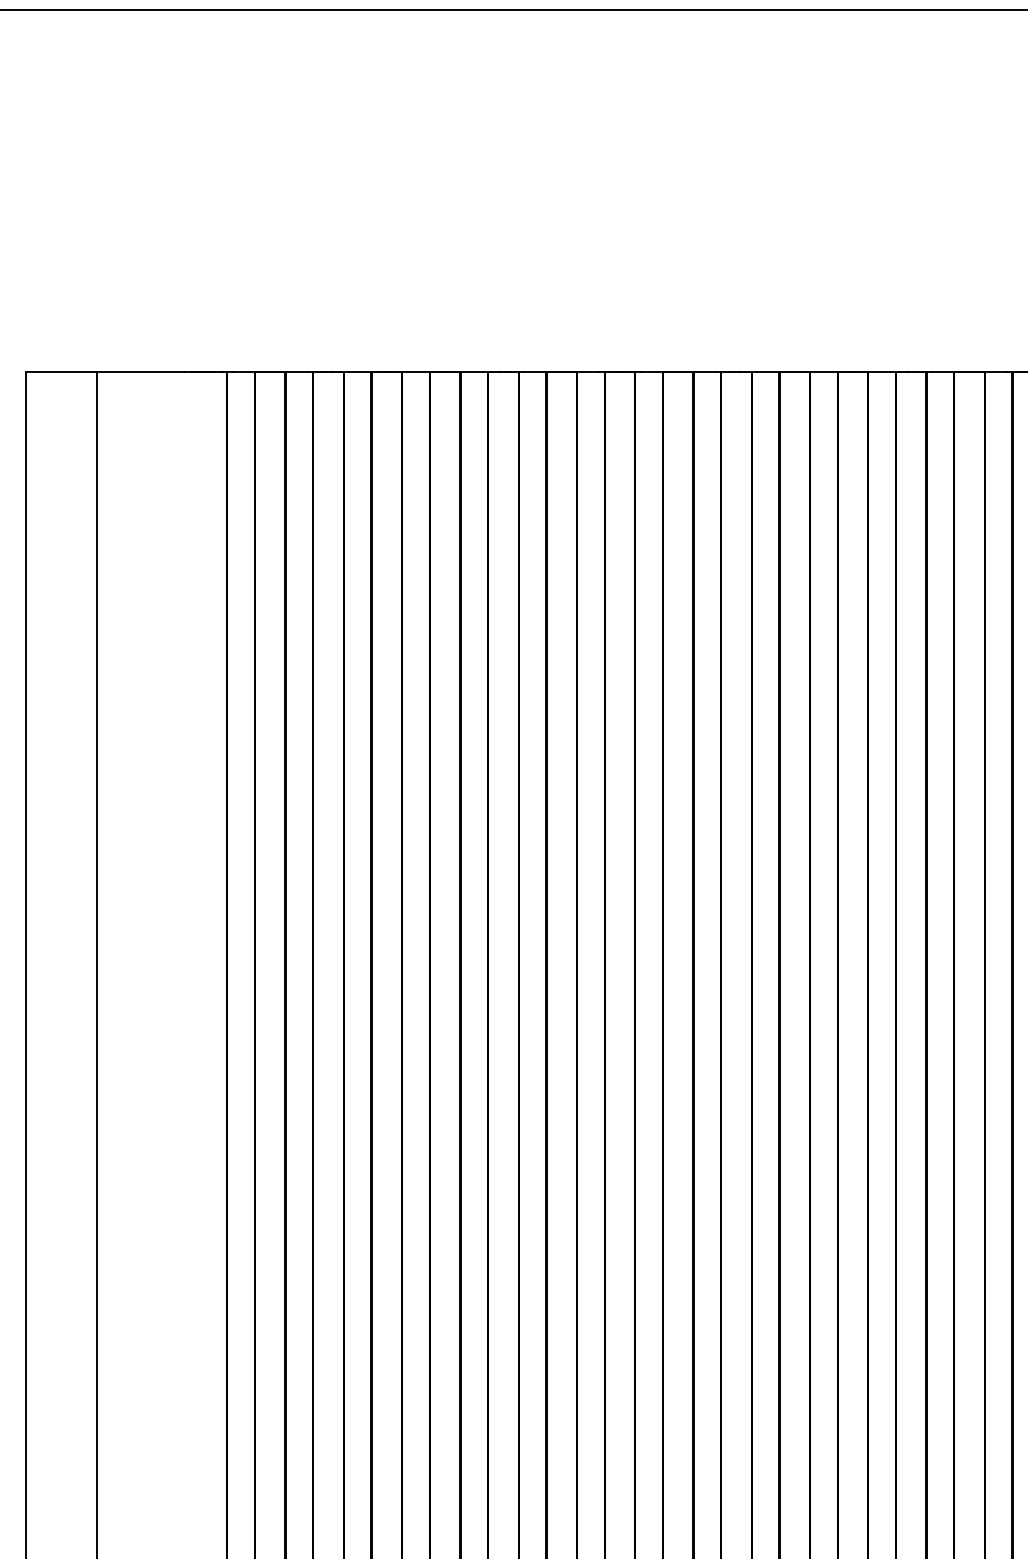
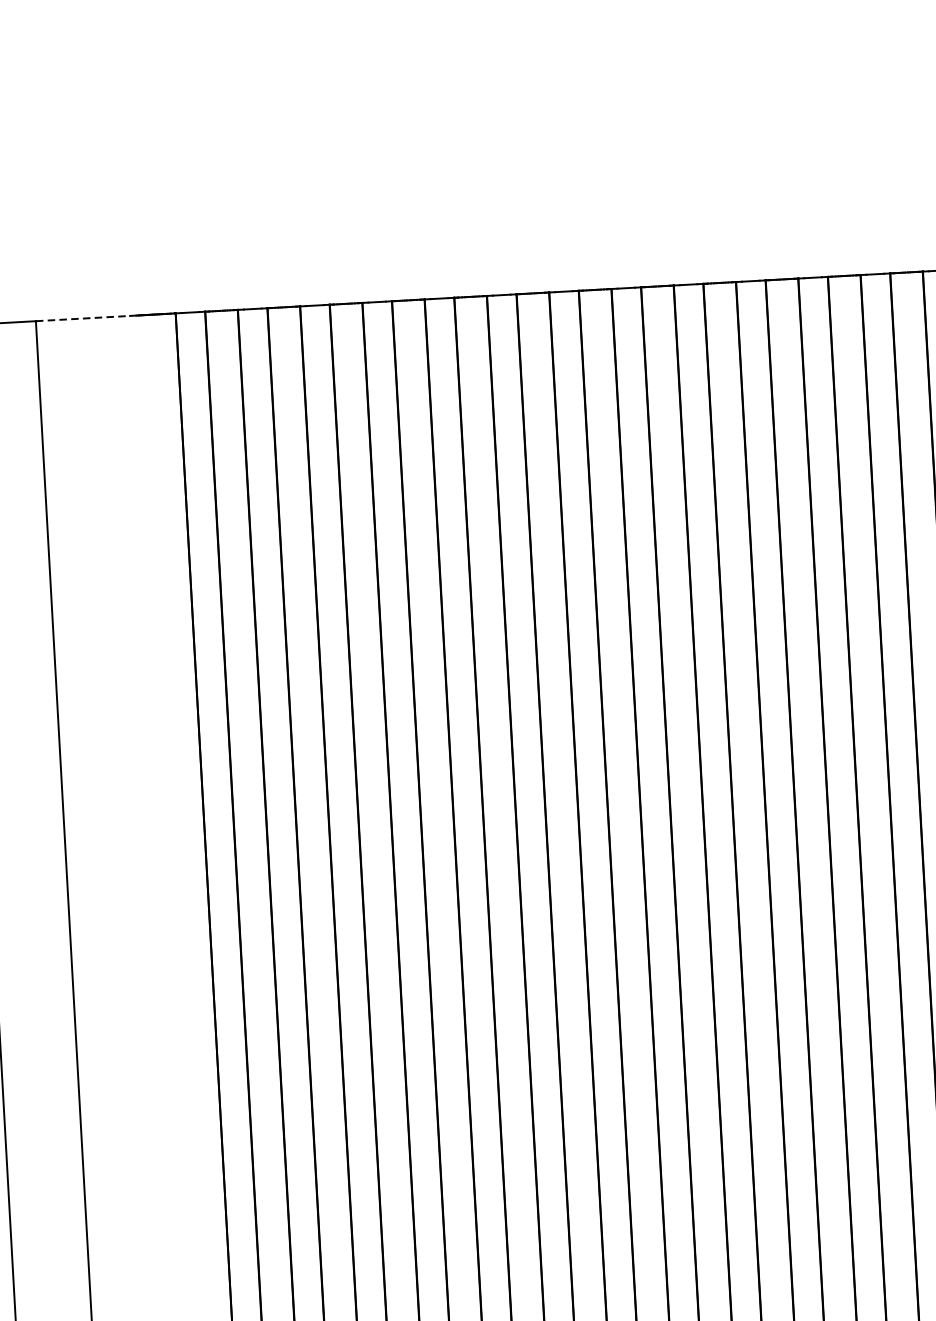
line: (141, 371) -> (83, 318), solid -> dashed

